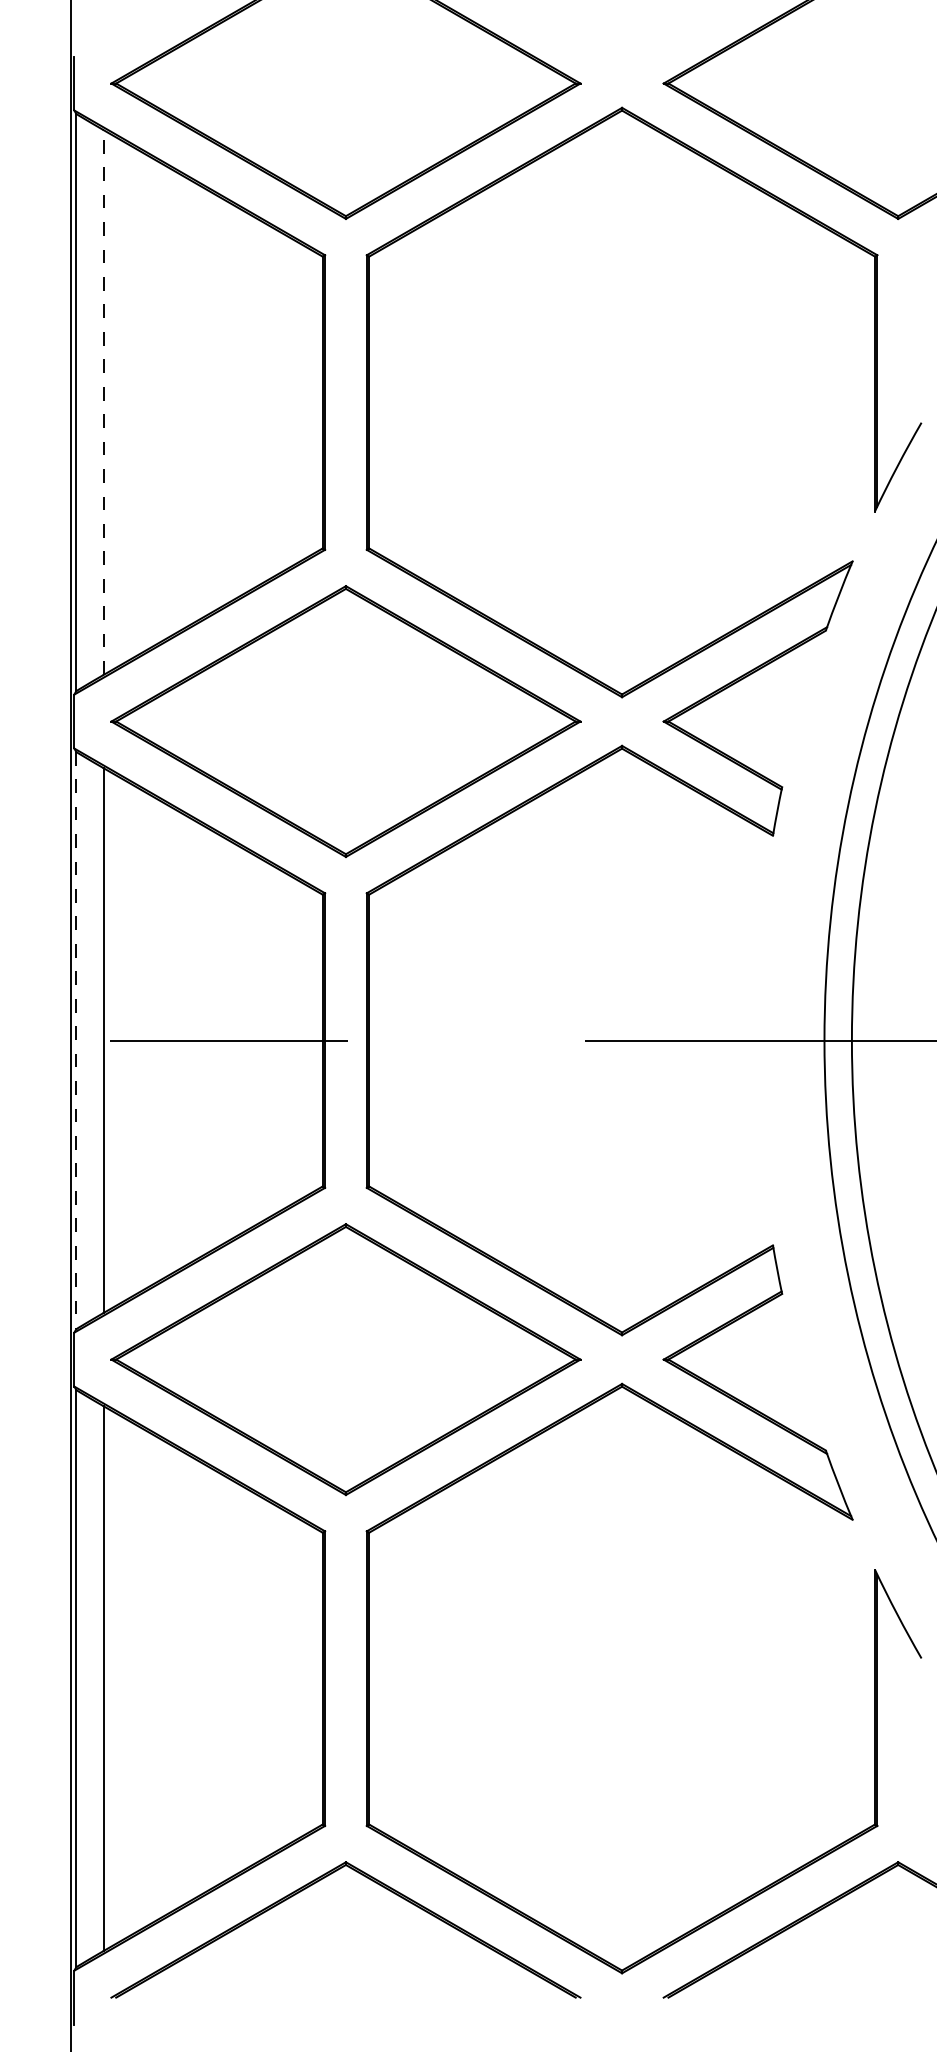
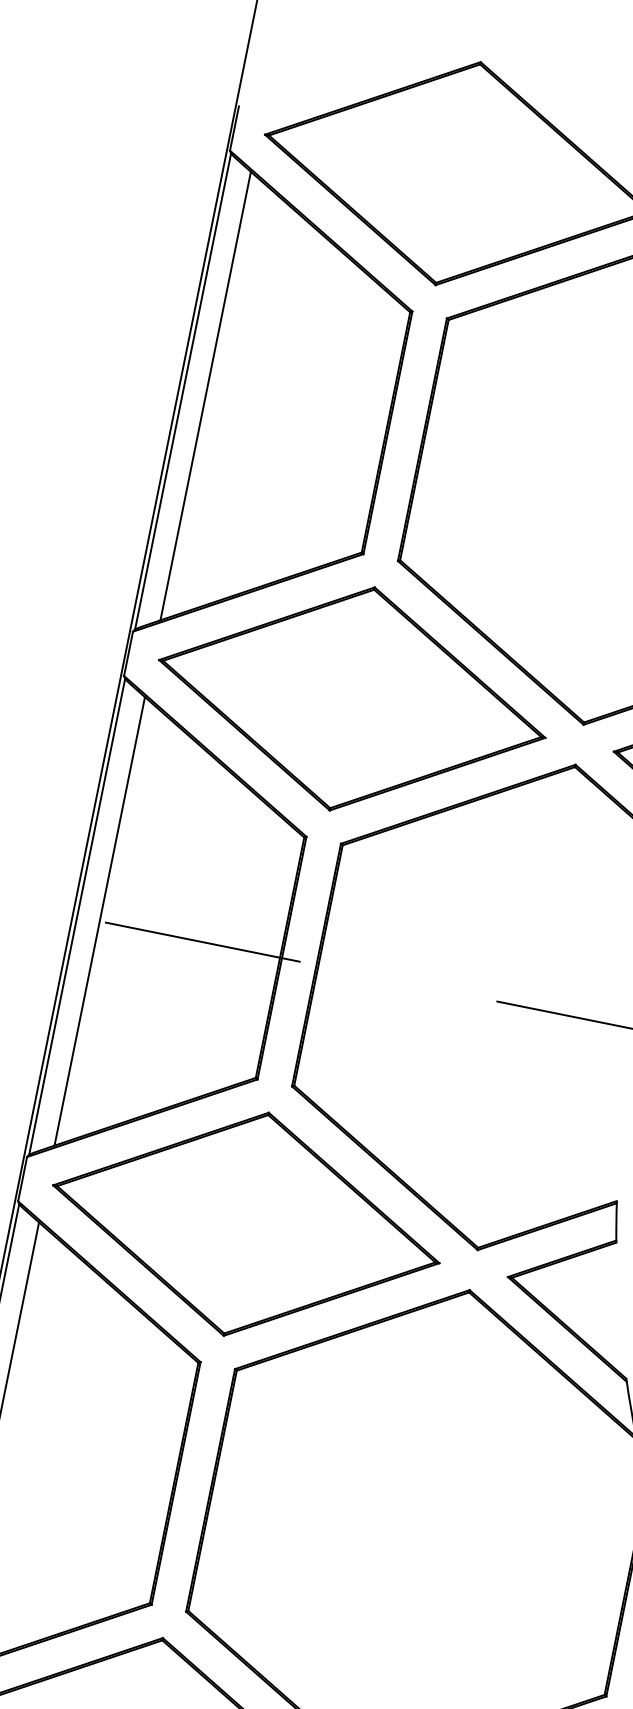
line: (103, 402) -> (205, 396), dashed -> solid
line: (76, 1040) -> (77, 916), dashed -> solid

